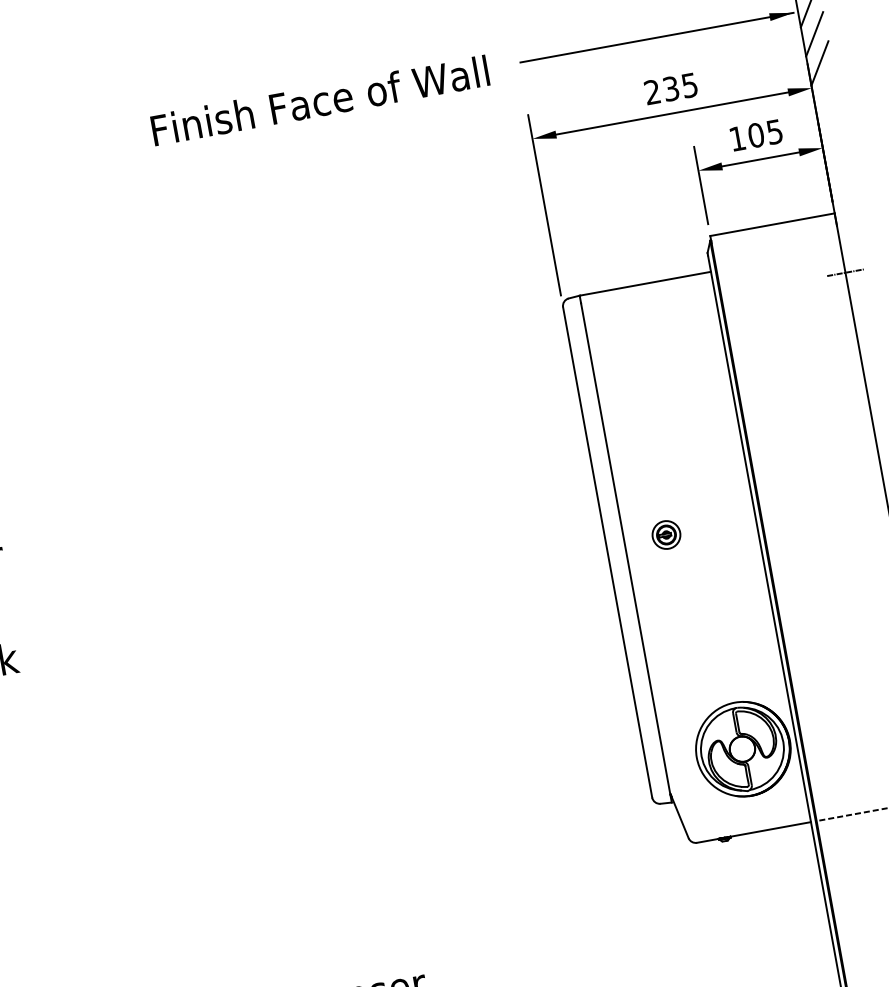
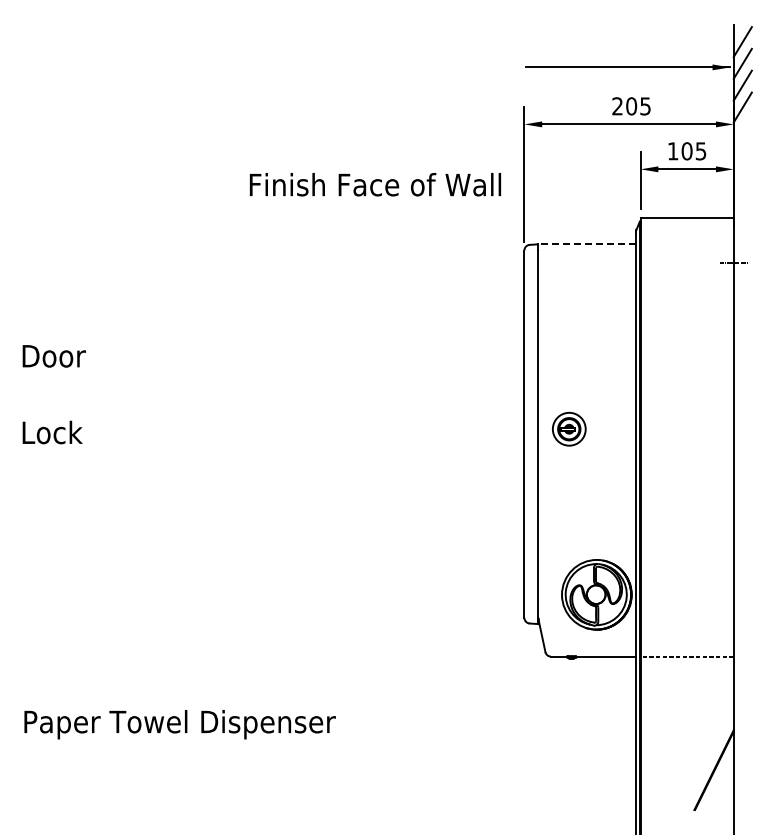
text: (671, 89) -> (631, 106), 235 -> 205
text: (320, 100) -> (375, 184), moved
line: (645, 283) -> (587, 244), solid -> dashed
part: (666, 535) -> (569, 429), size x1.6

